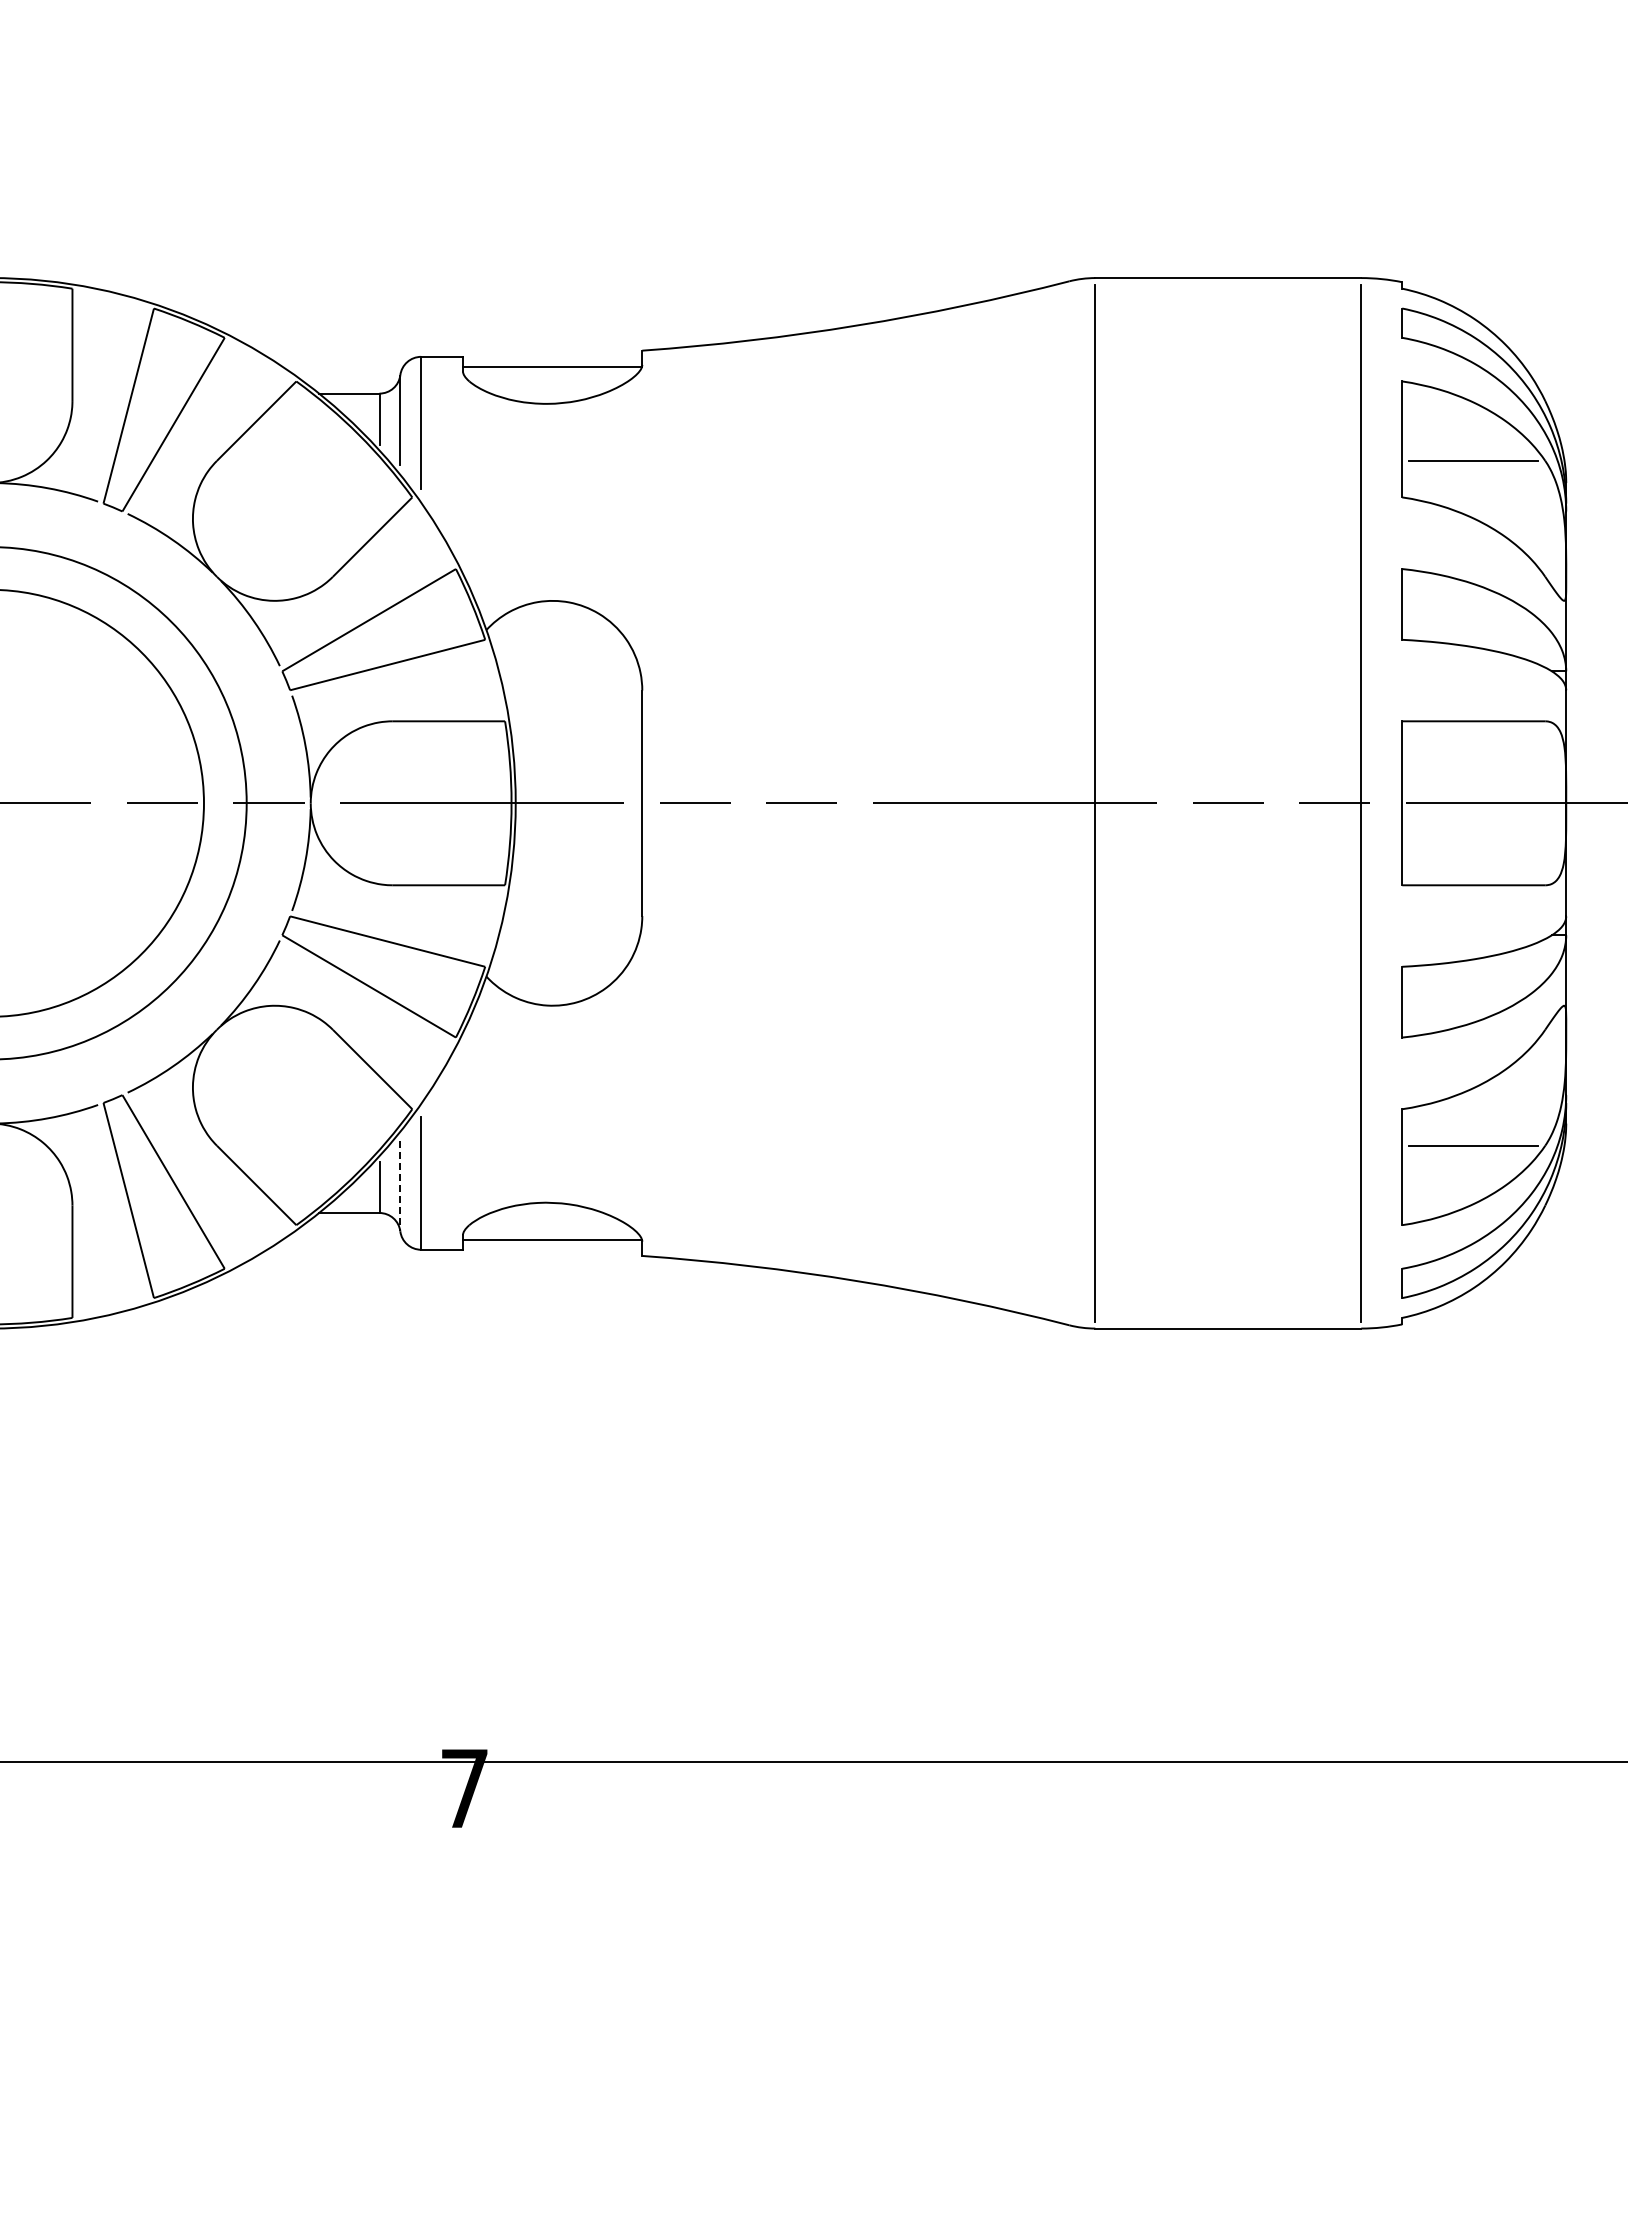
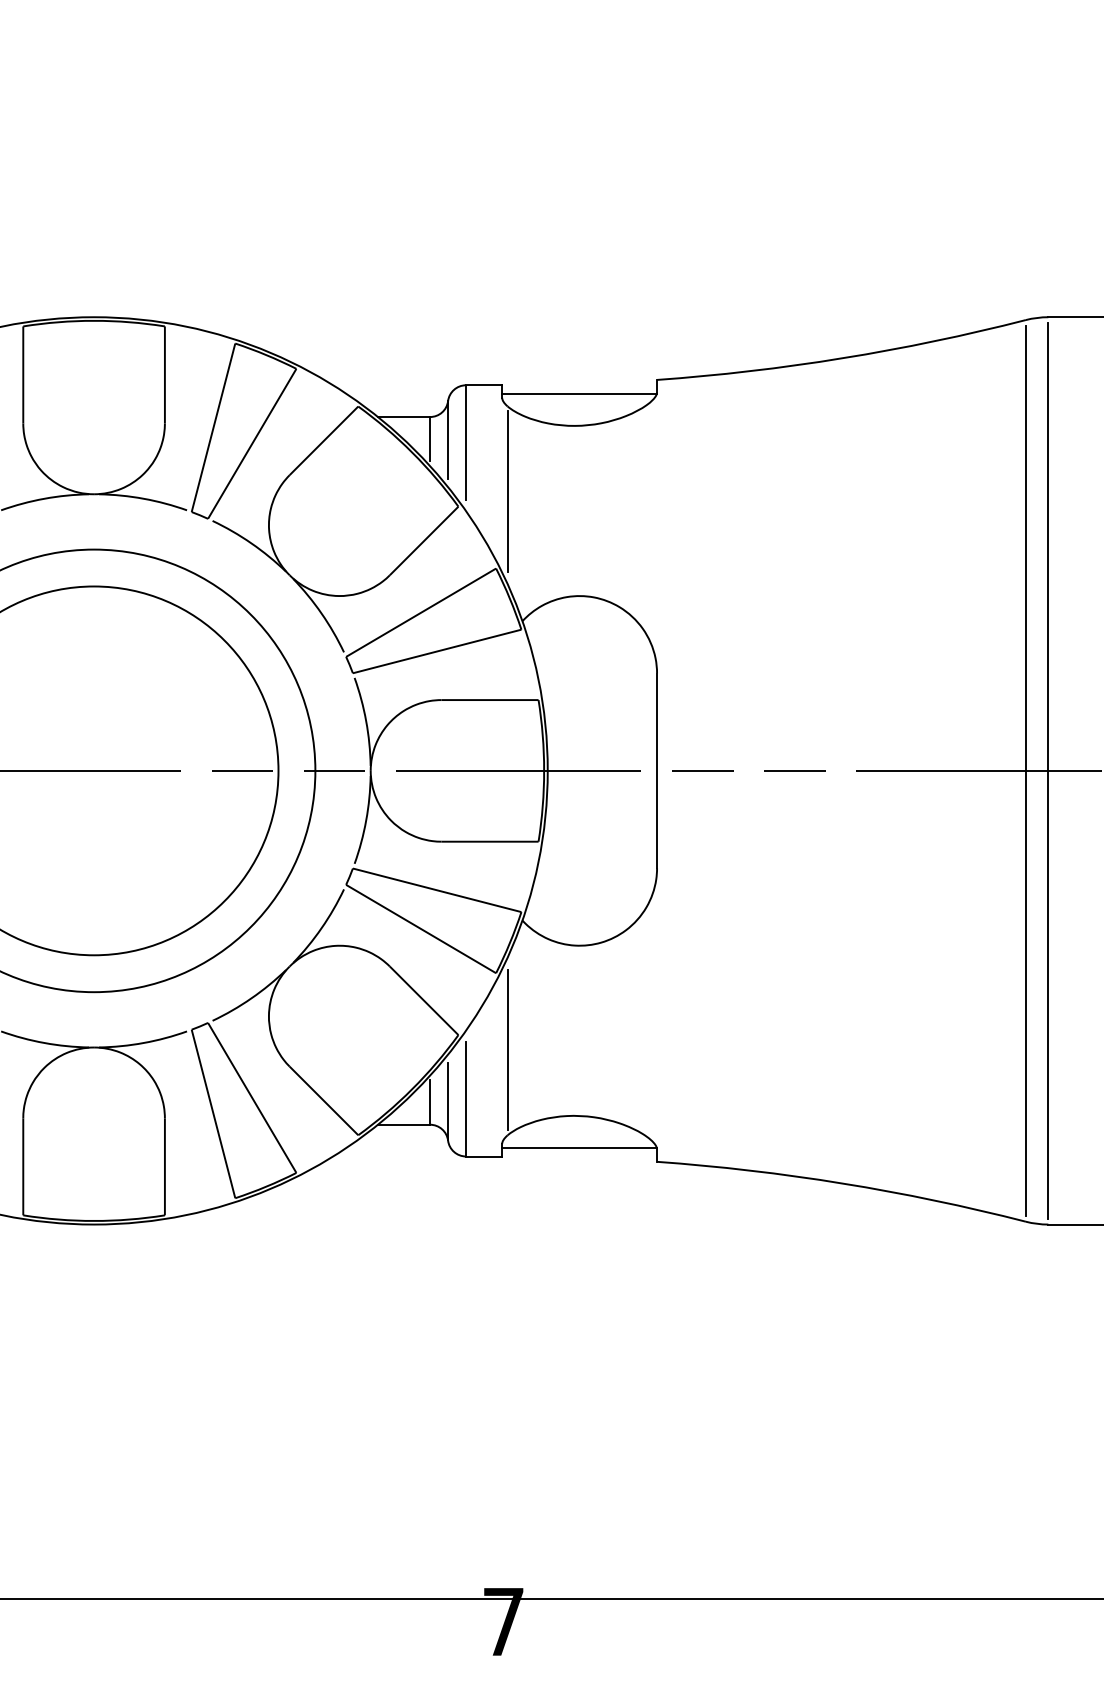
line: (469, 480) -> (507, 492), added
line: (1069, 802) -> (1026, 770), added
line: (469, 1126) -> (507, 1050), added
line: (400, 1186) -> (448, 1101), dashed -> solid

